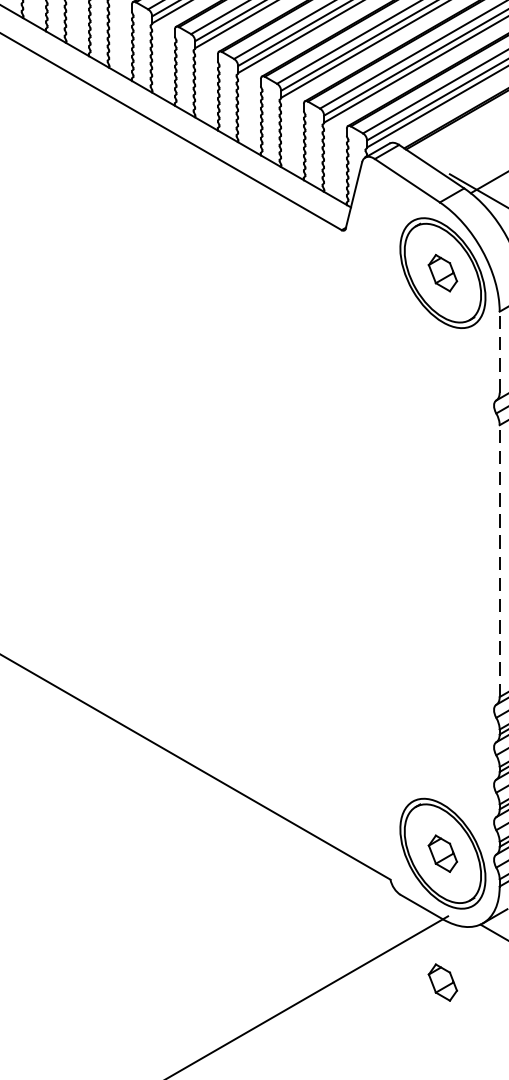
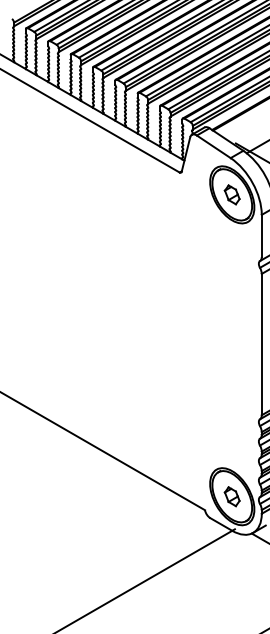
line: (499, 351) -> (261, 235), dashed -> solid
line: (499, 560) -> (261, 344), dashed -> solid
part: (441, 982) -> (231, 563), removed

